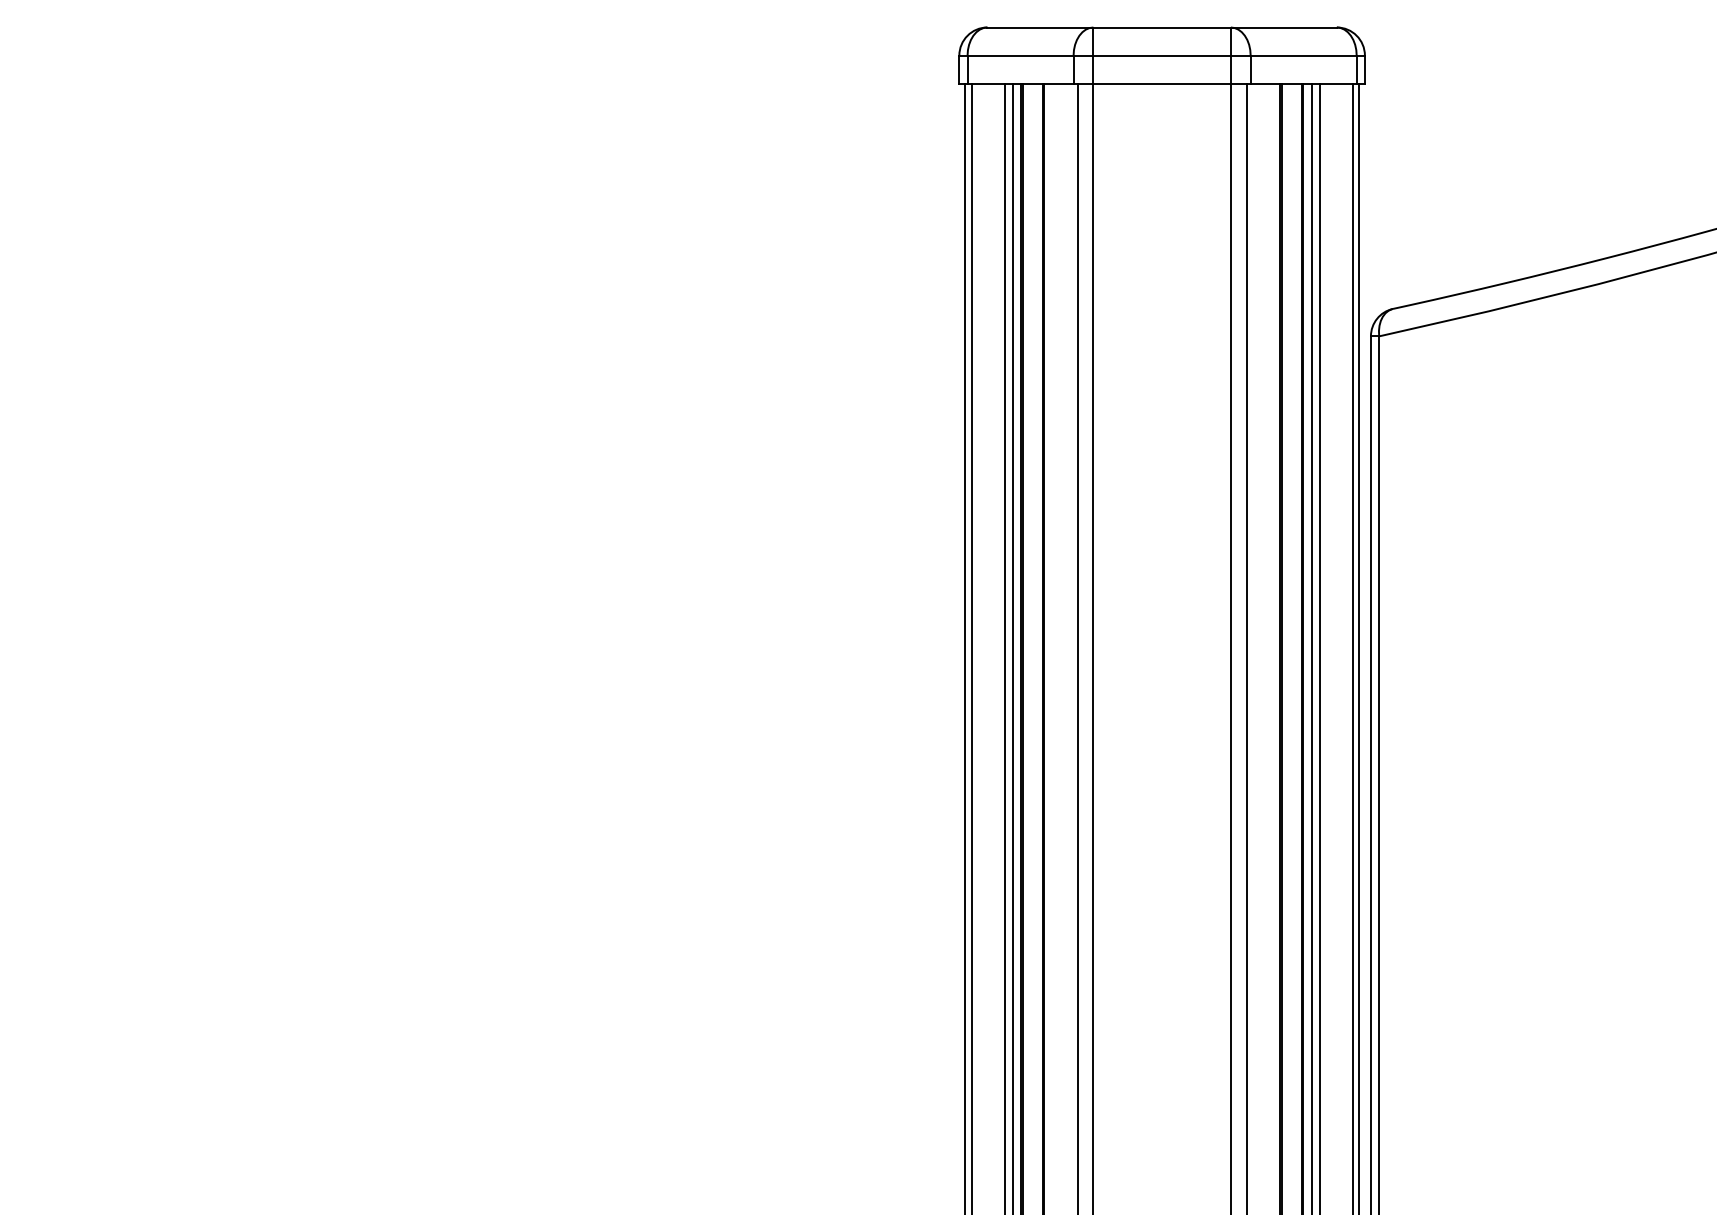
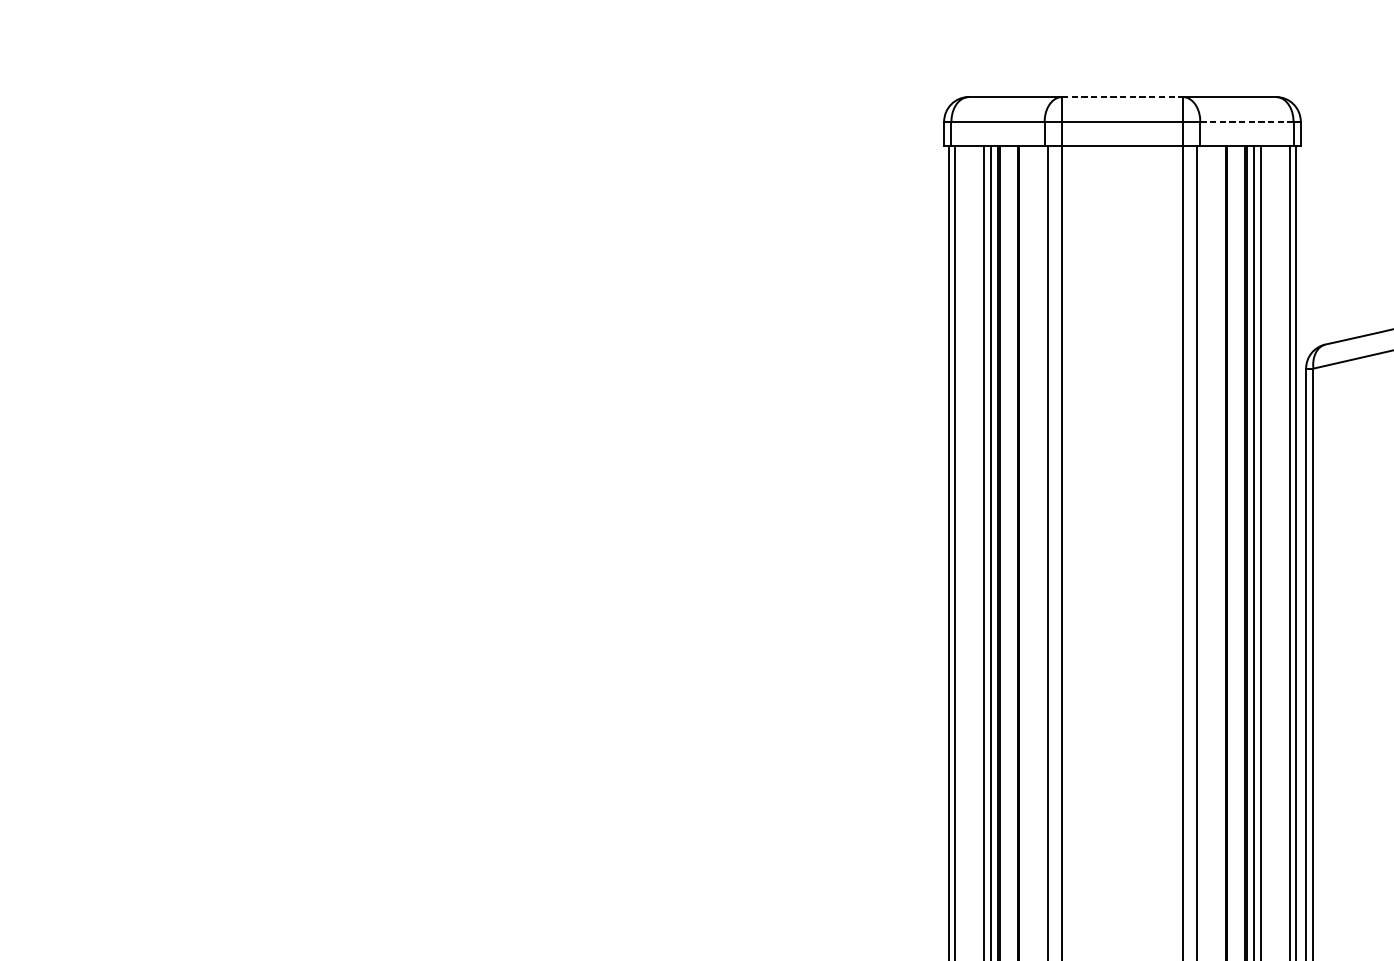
line: (1162, 27) -> (1122, 97), solid -> dashed
line: (1303, 55) -> (1246, 121), solid -> dashed

